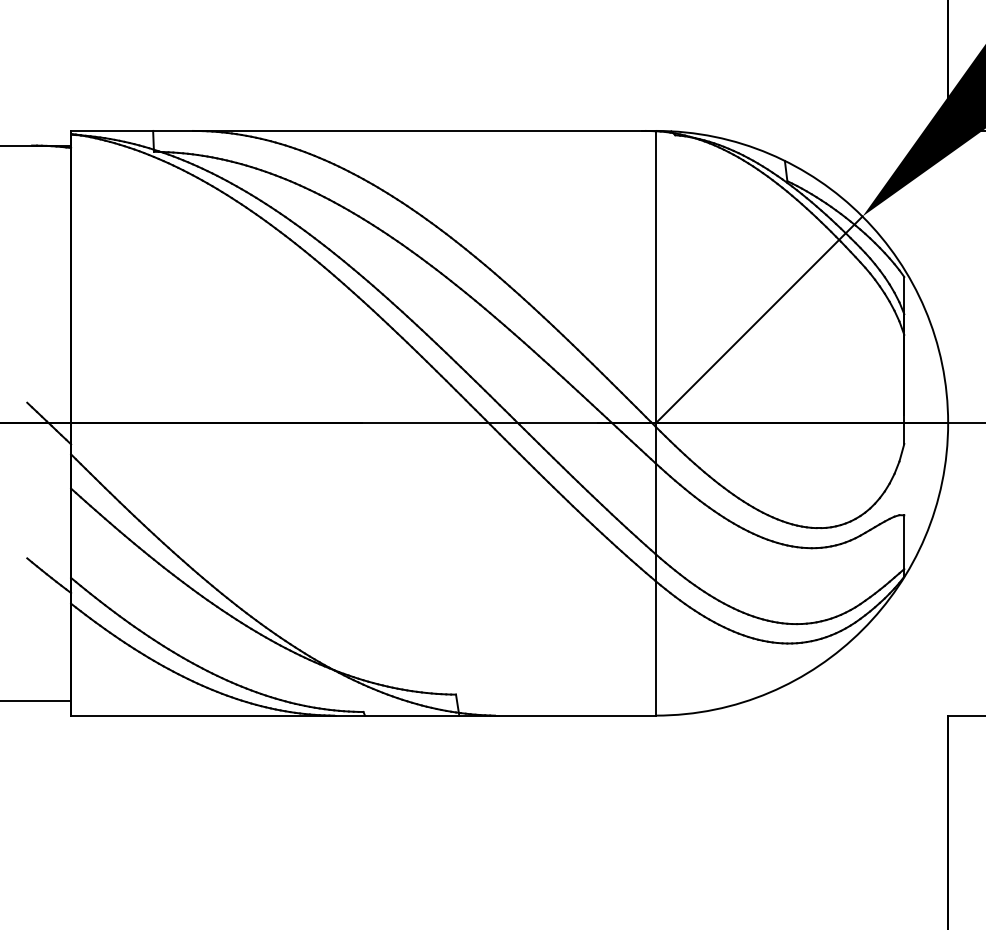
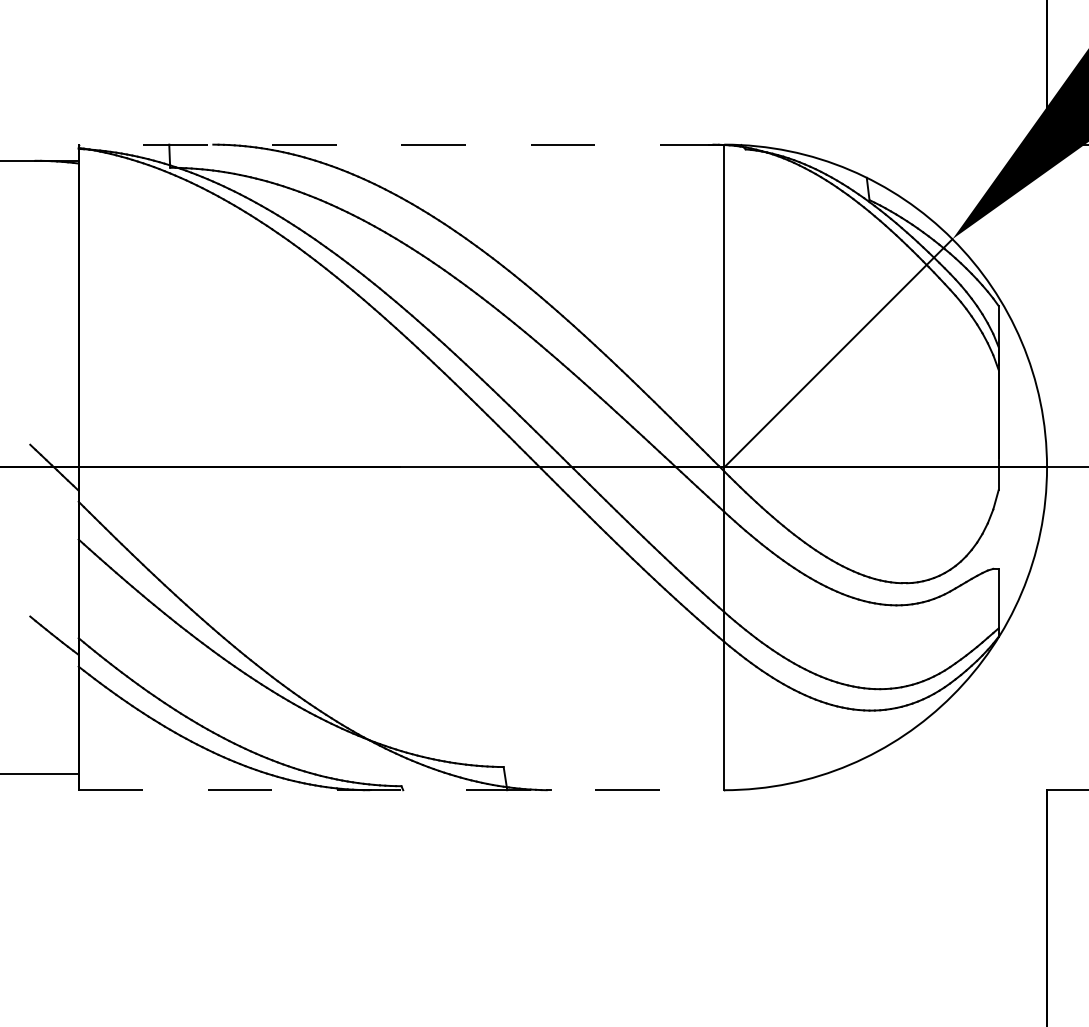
line: (362, 130) -> (400, 144), solid -> dashed
line: (363, 715) -> (401, 790), solid -> dashed

